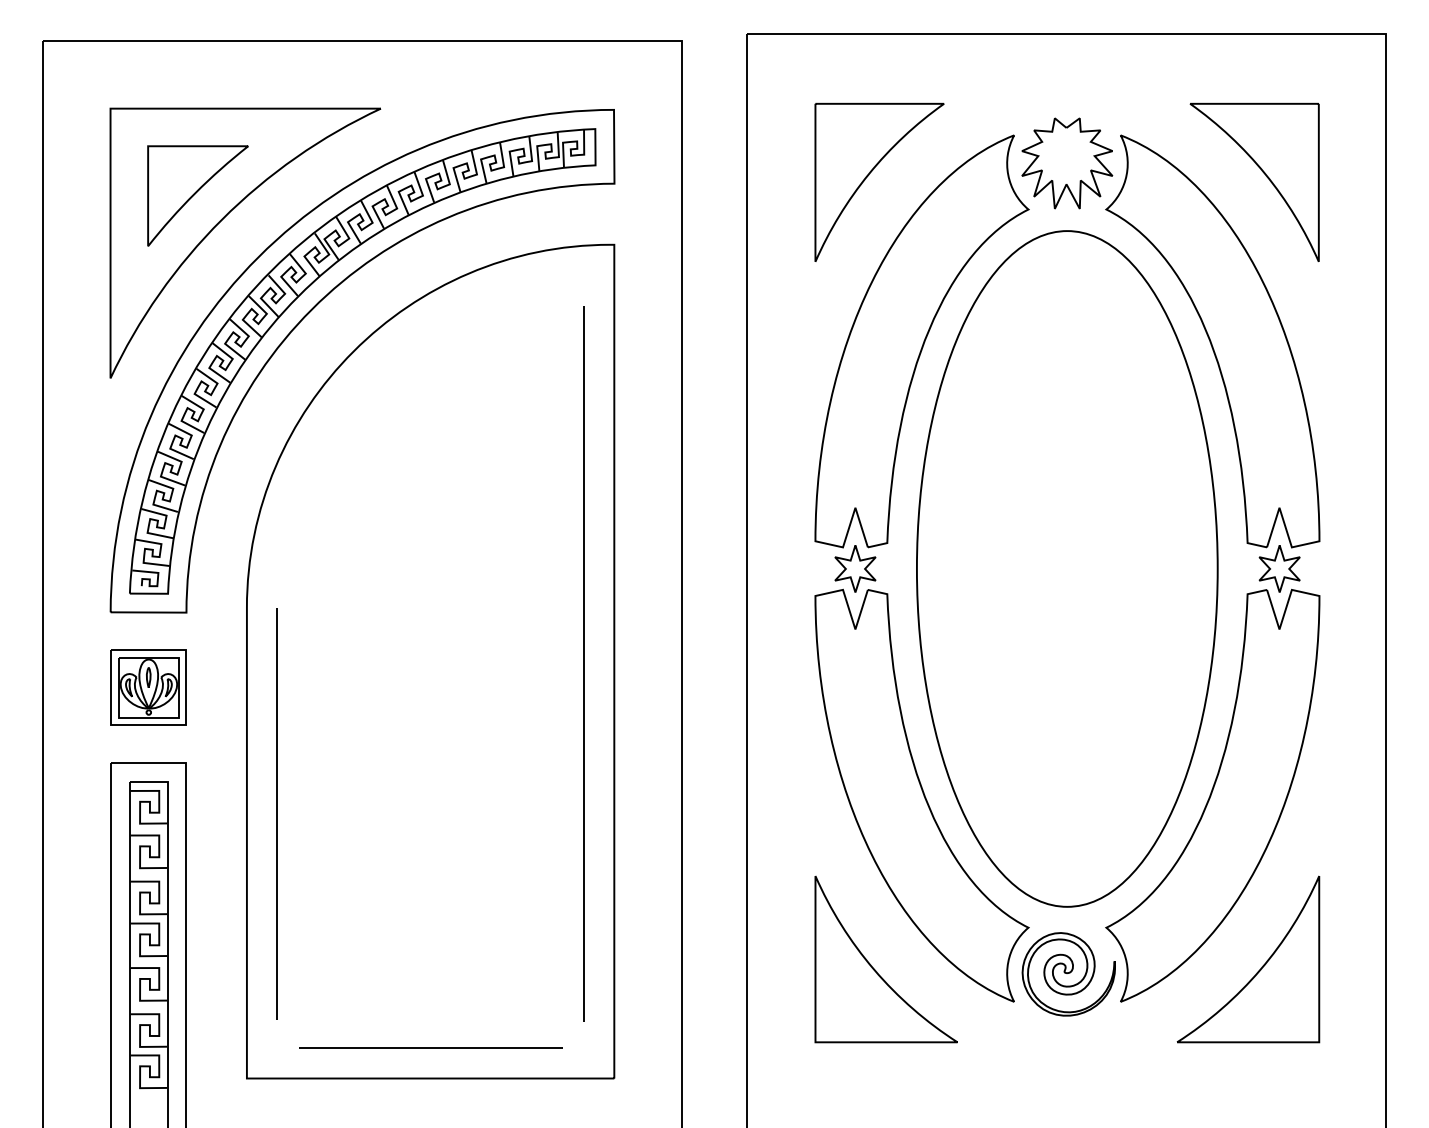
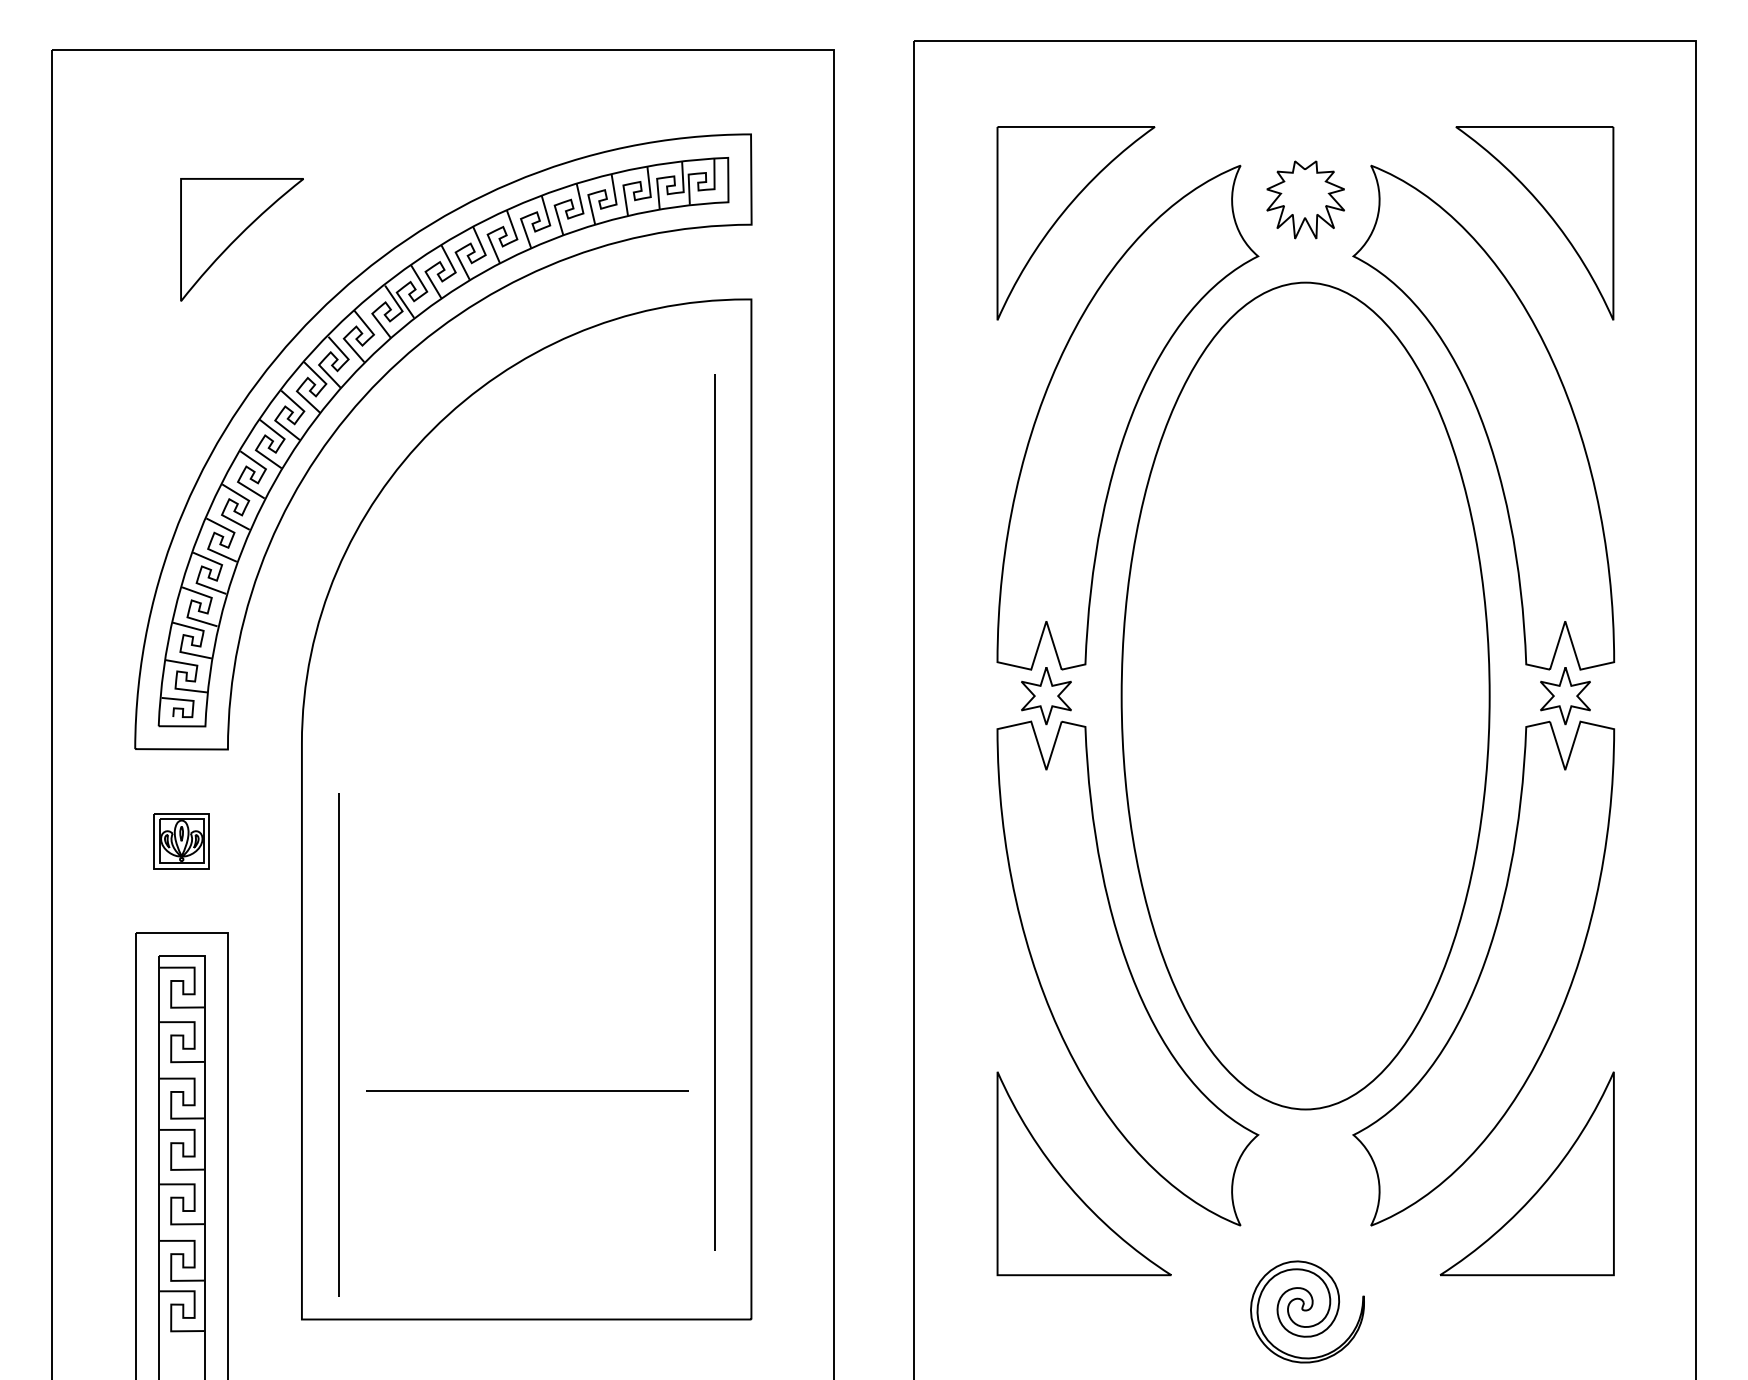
part: (1067, 163) -> (1305, 199), size x0.7
part: (223, 219) -> (273, 268), removed
part: (148, 687) -> (181, 841), size x0.6
line: (276, 813) -> (338, 1044), moved
part: (1068, 974) -> (1307, 1312), moved
line: (430, 1047) -> (526, 1089), moved

